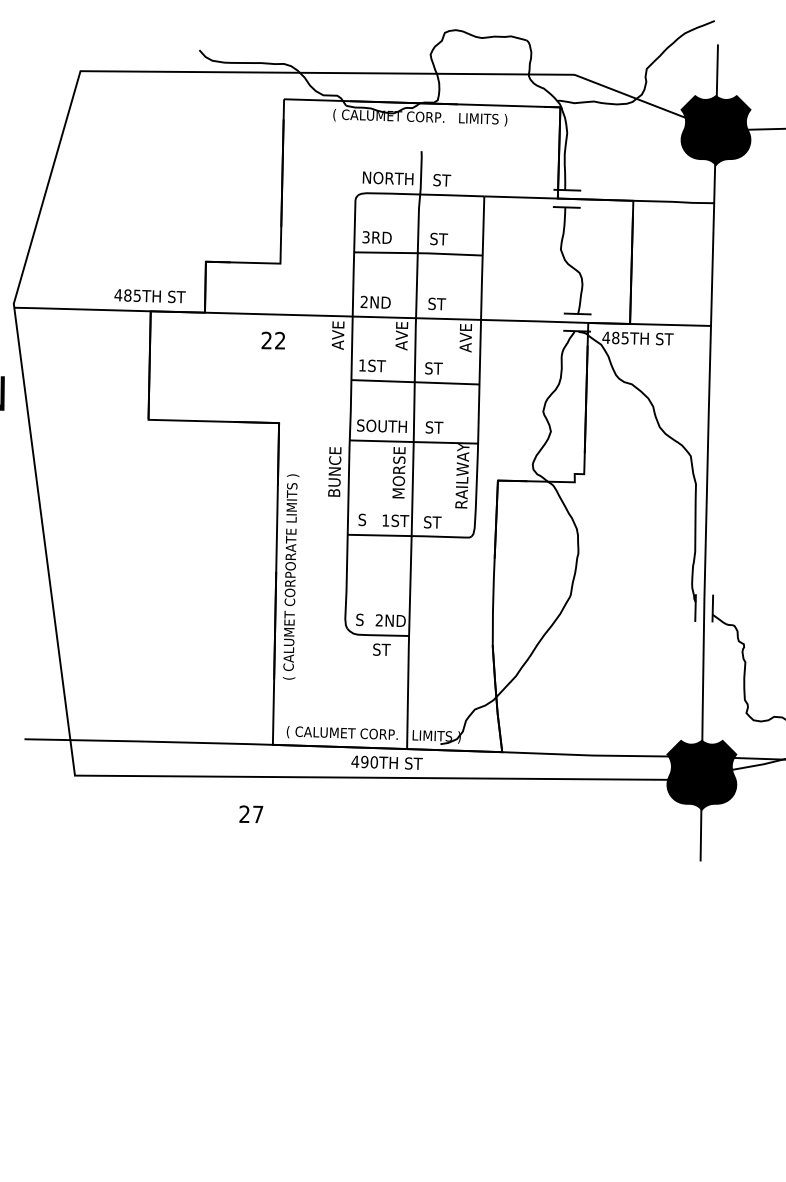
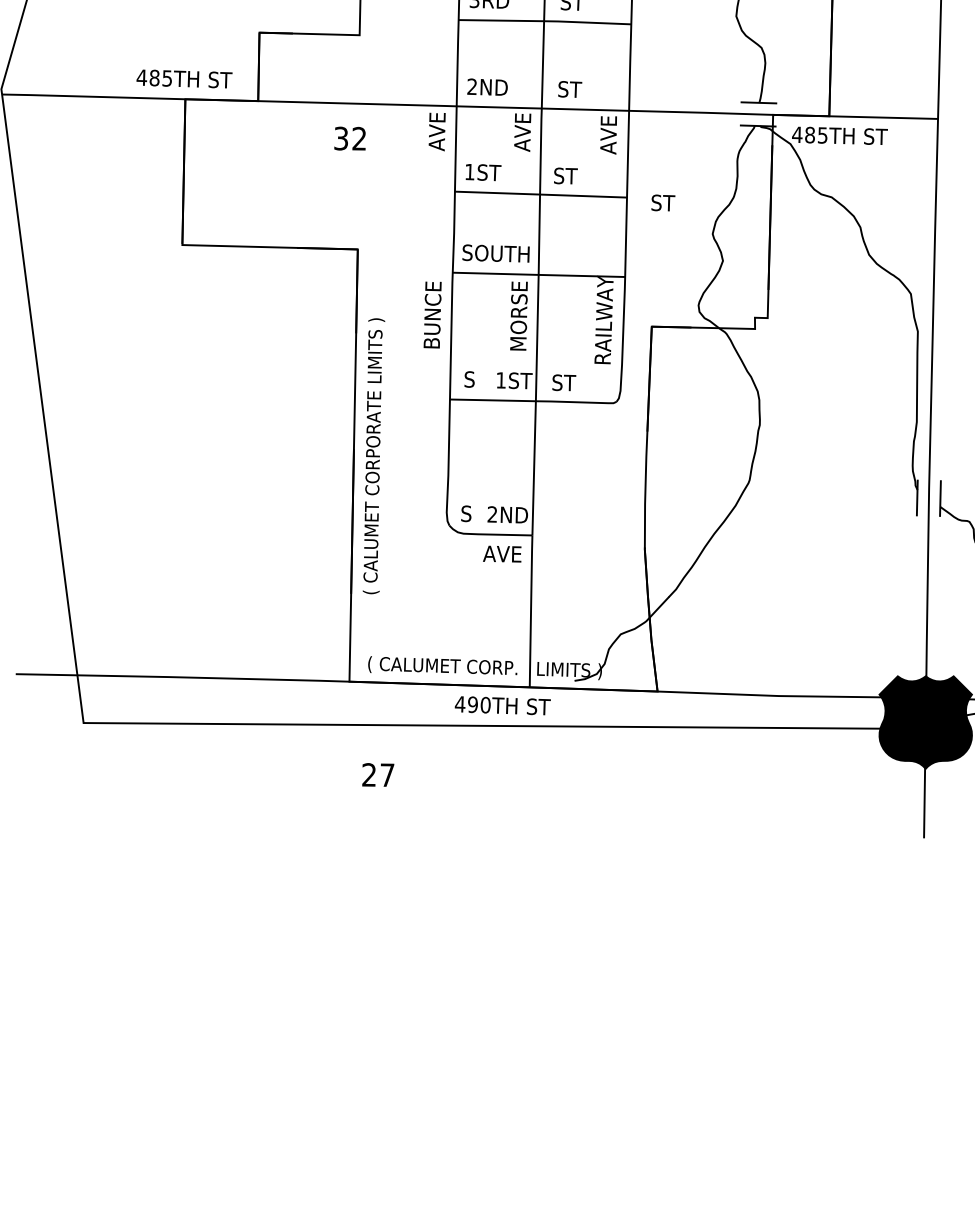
text: (266, 340) -> (340, 138), 22 -> 32
text: (434, 427) -> (663, 202), moved
text: (386, 649) -> (502, 553), ST -> AVE
text: (251, 813) -> (378, 773), moved

